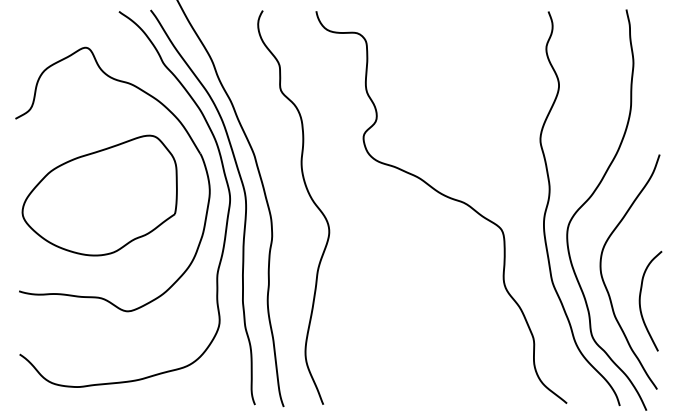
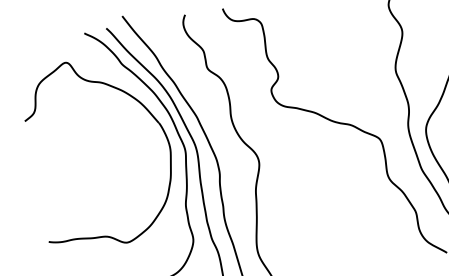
part: (99, 195) -> (93, 164), removed

